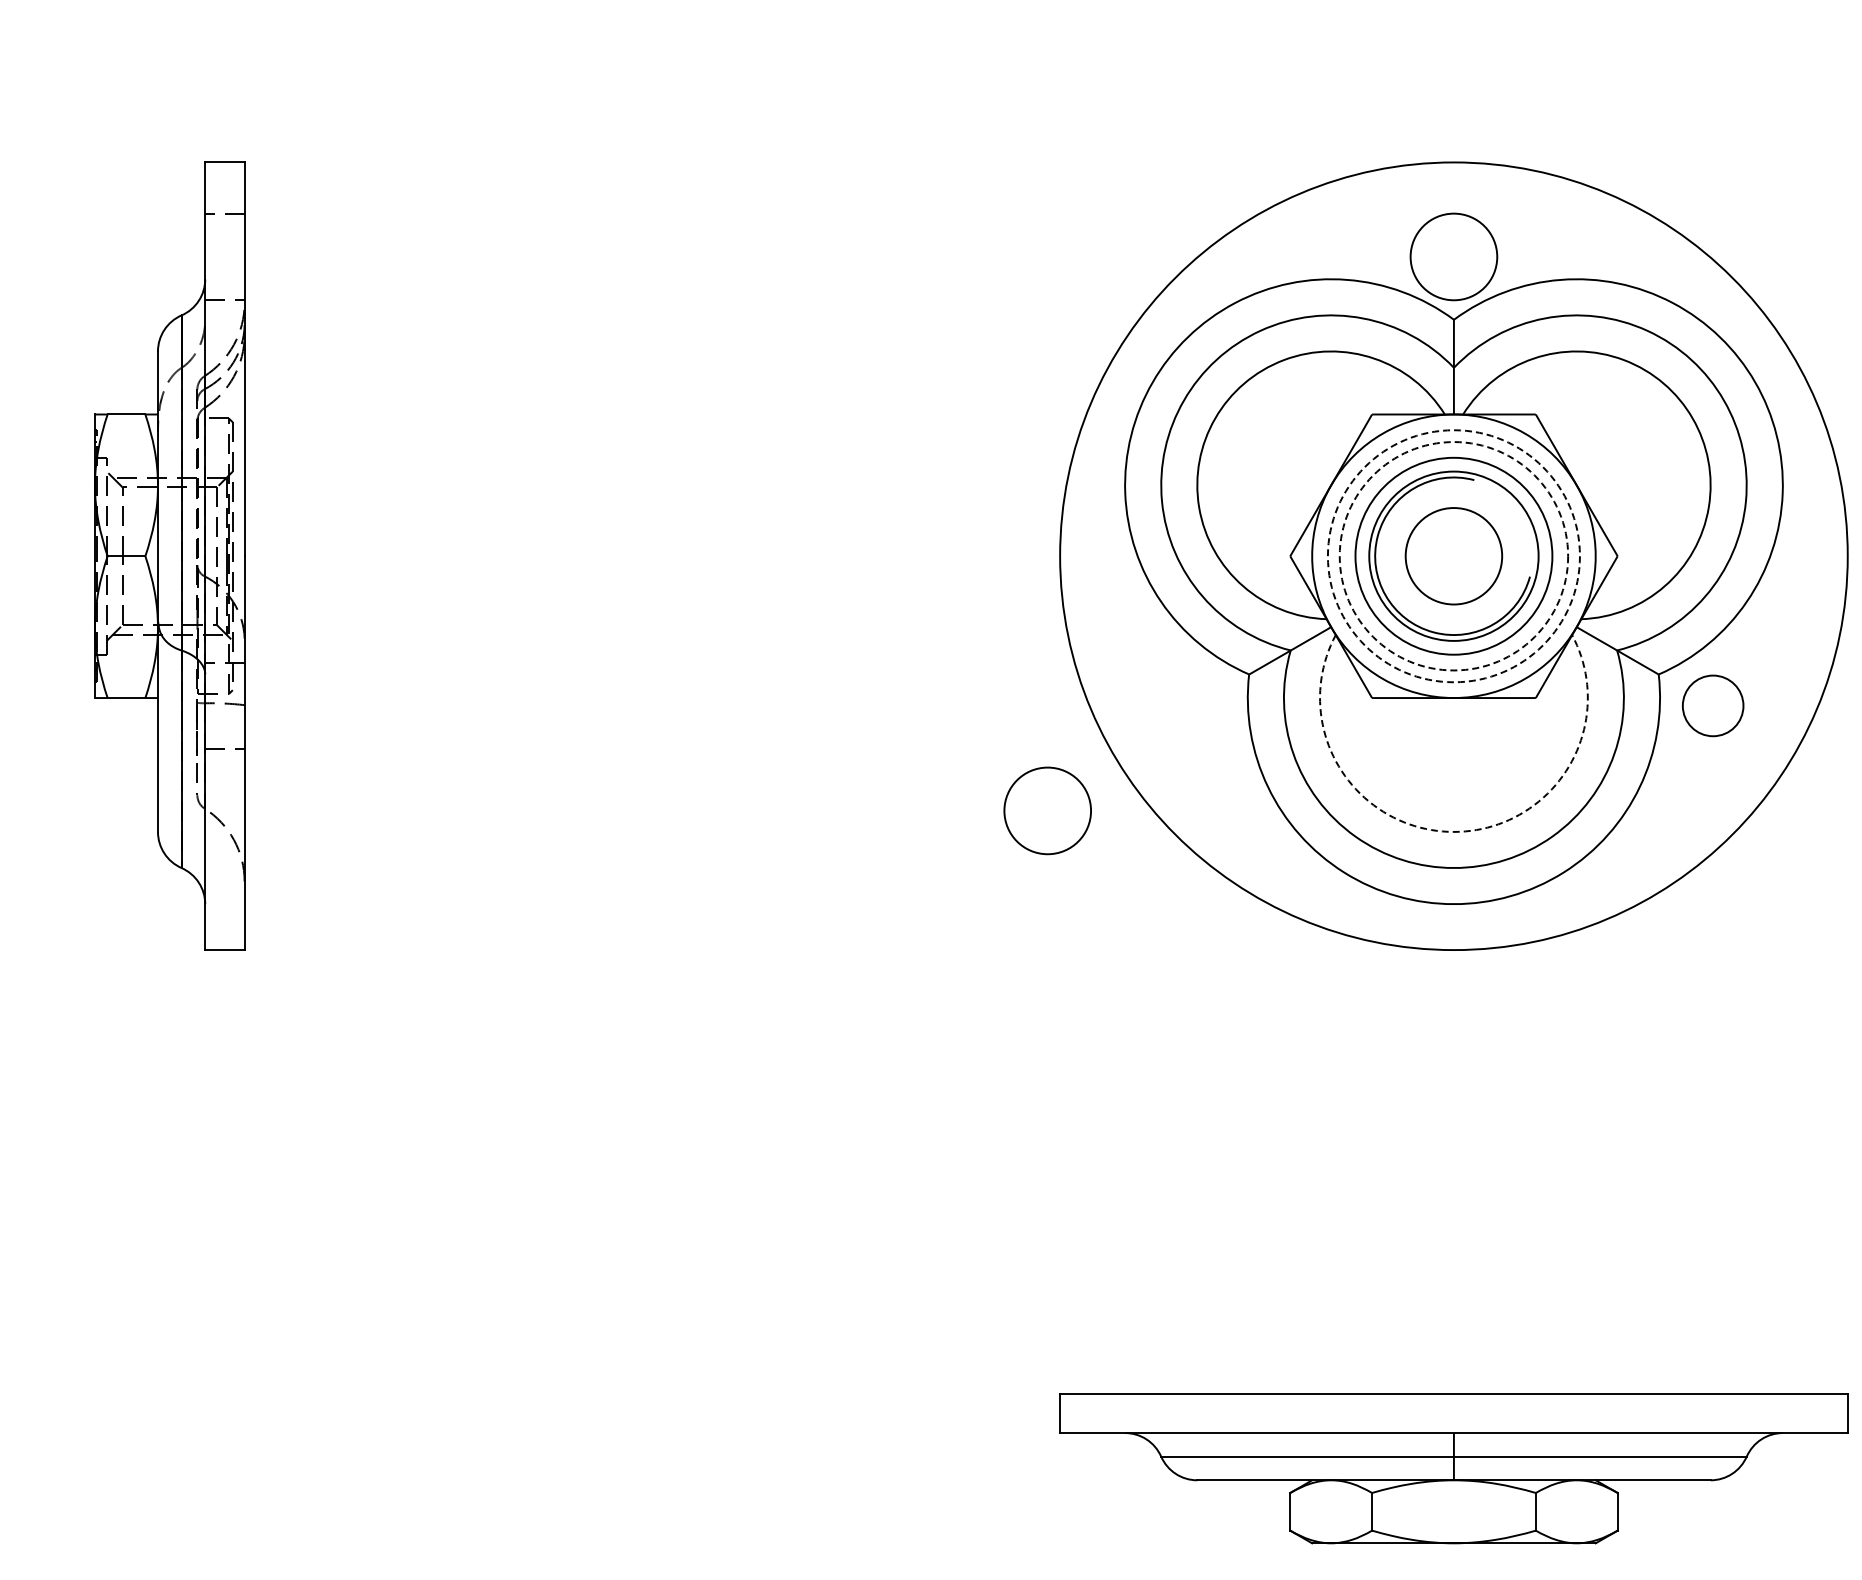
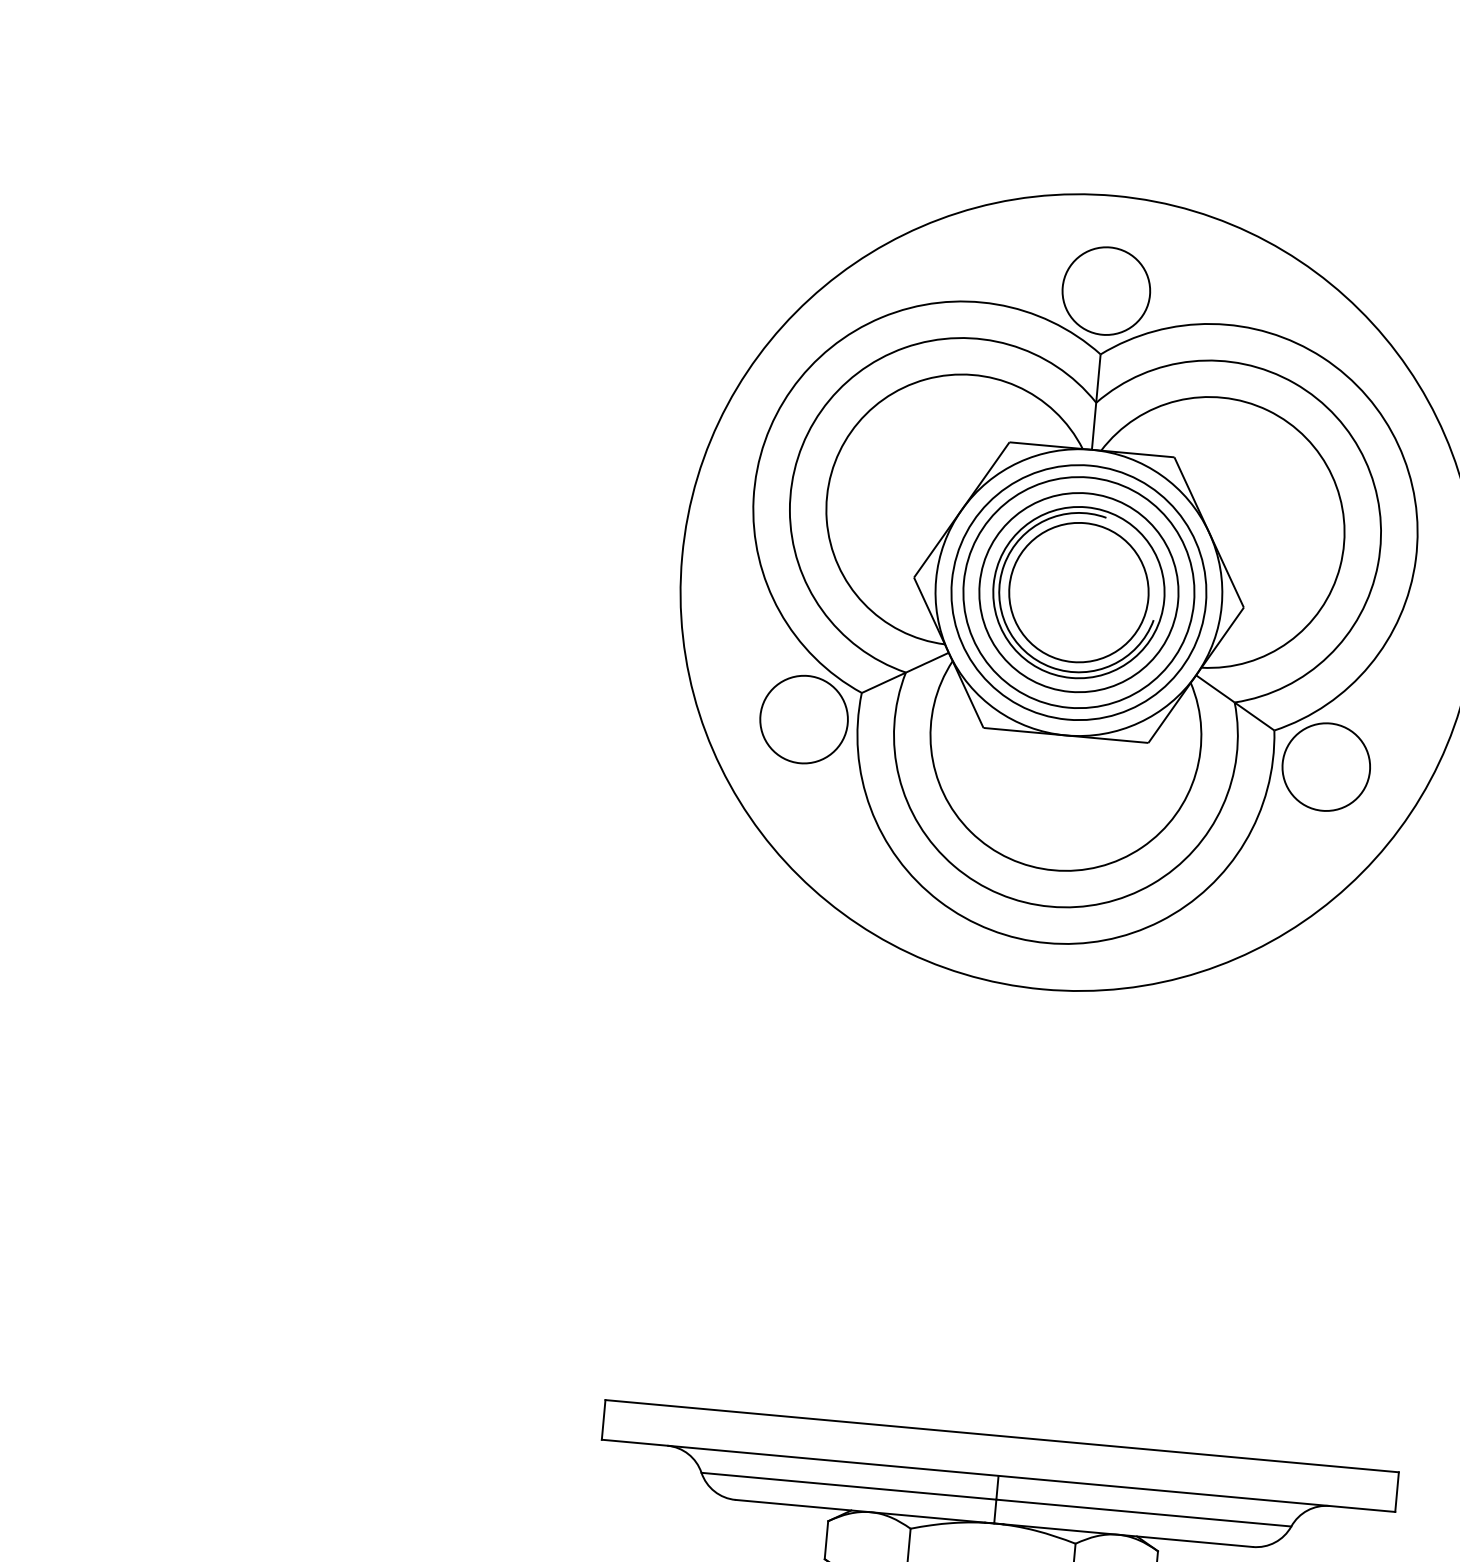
circle: (1453, 556) -> (1078, 592), dashed -> solid
circle: (1453, 556) -> (1078, 592), dashed -> solid
circle: (1453, 556) -> (1078, 592), size x1.43
circle: (1712, 705) -> (1325, 766), size x1.43
circle: (1047, 810) -> (803, 719), moved
arc: (1453, 831) -> (1053, 869), dashed -> solid

